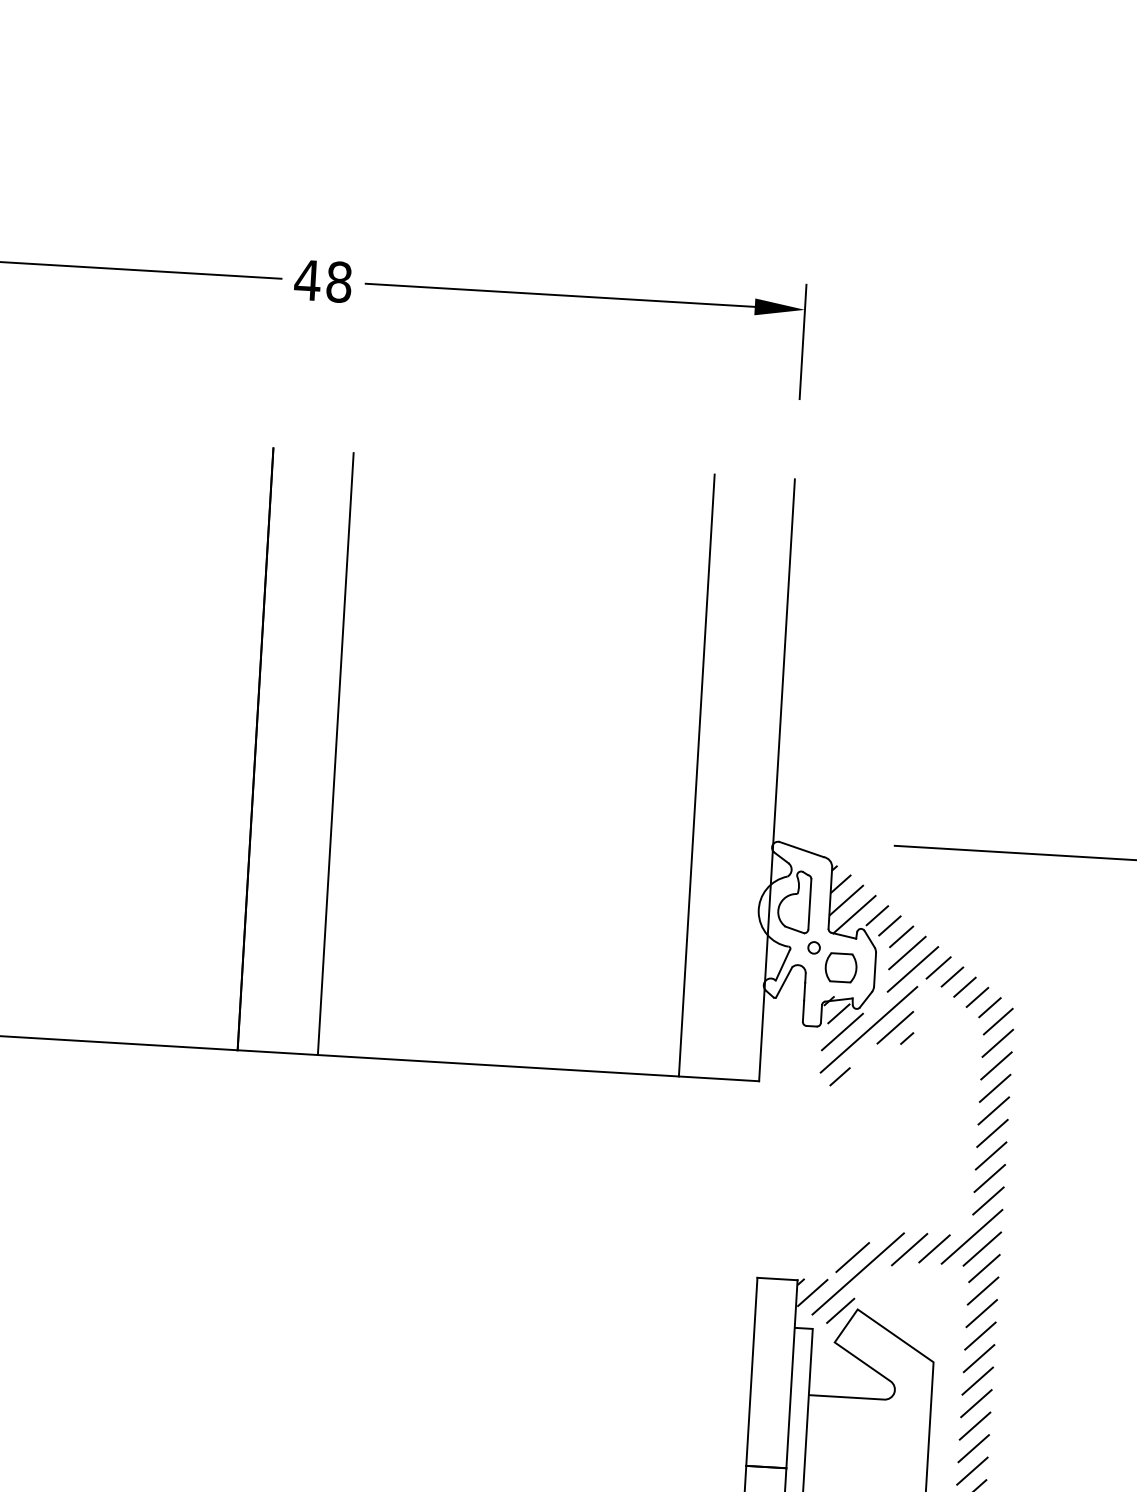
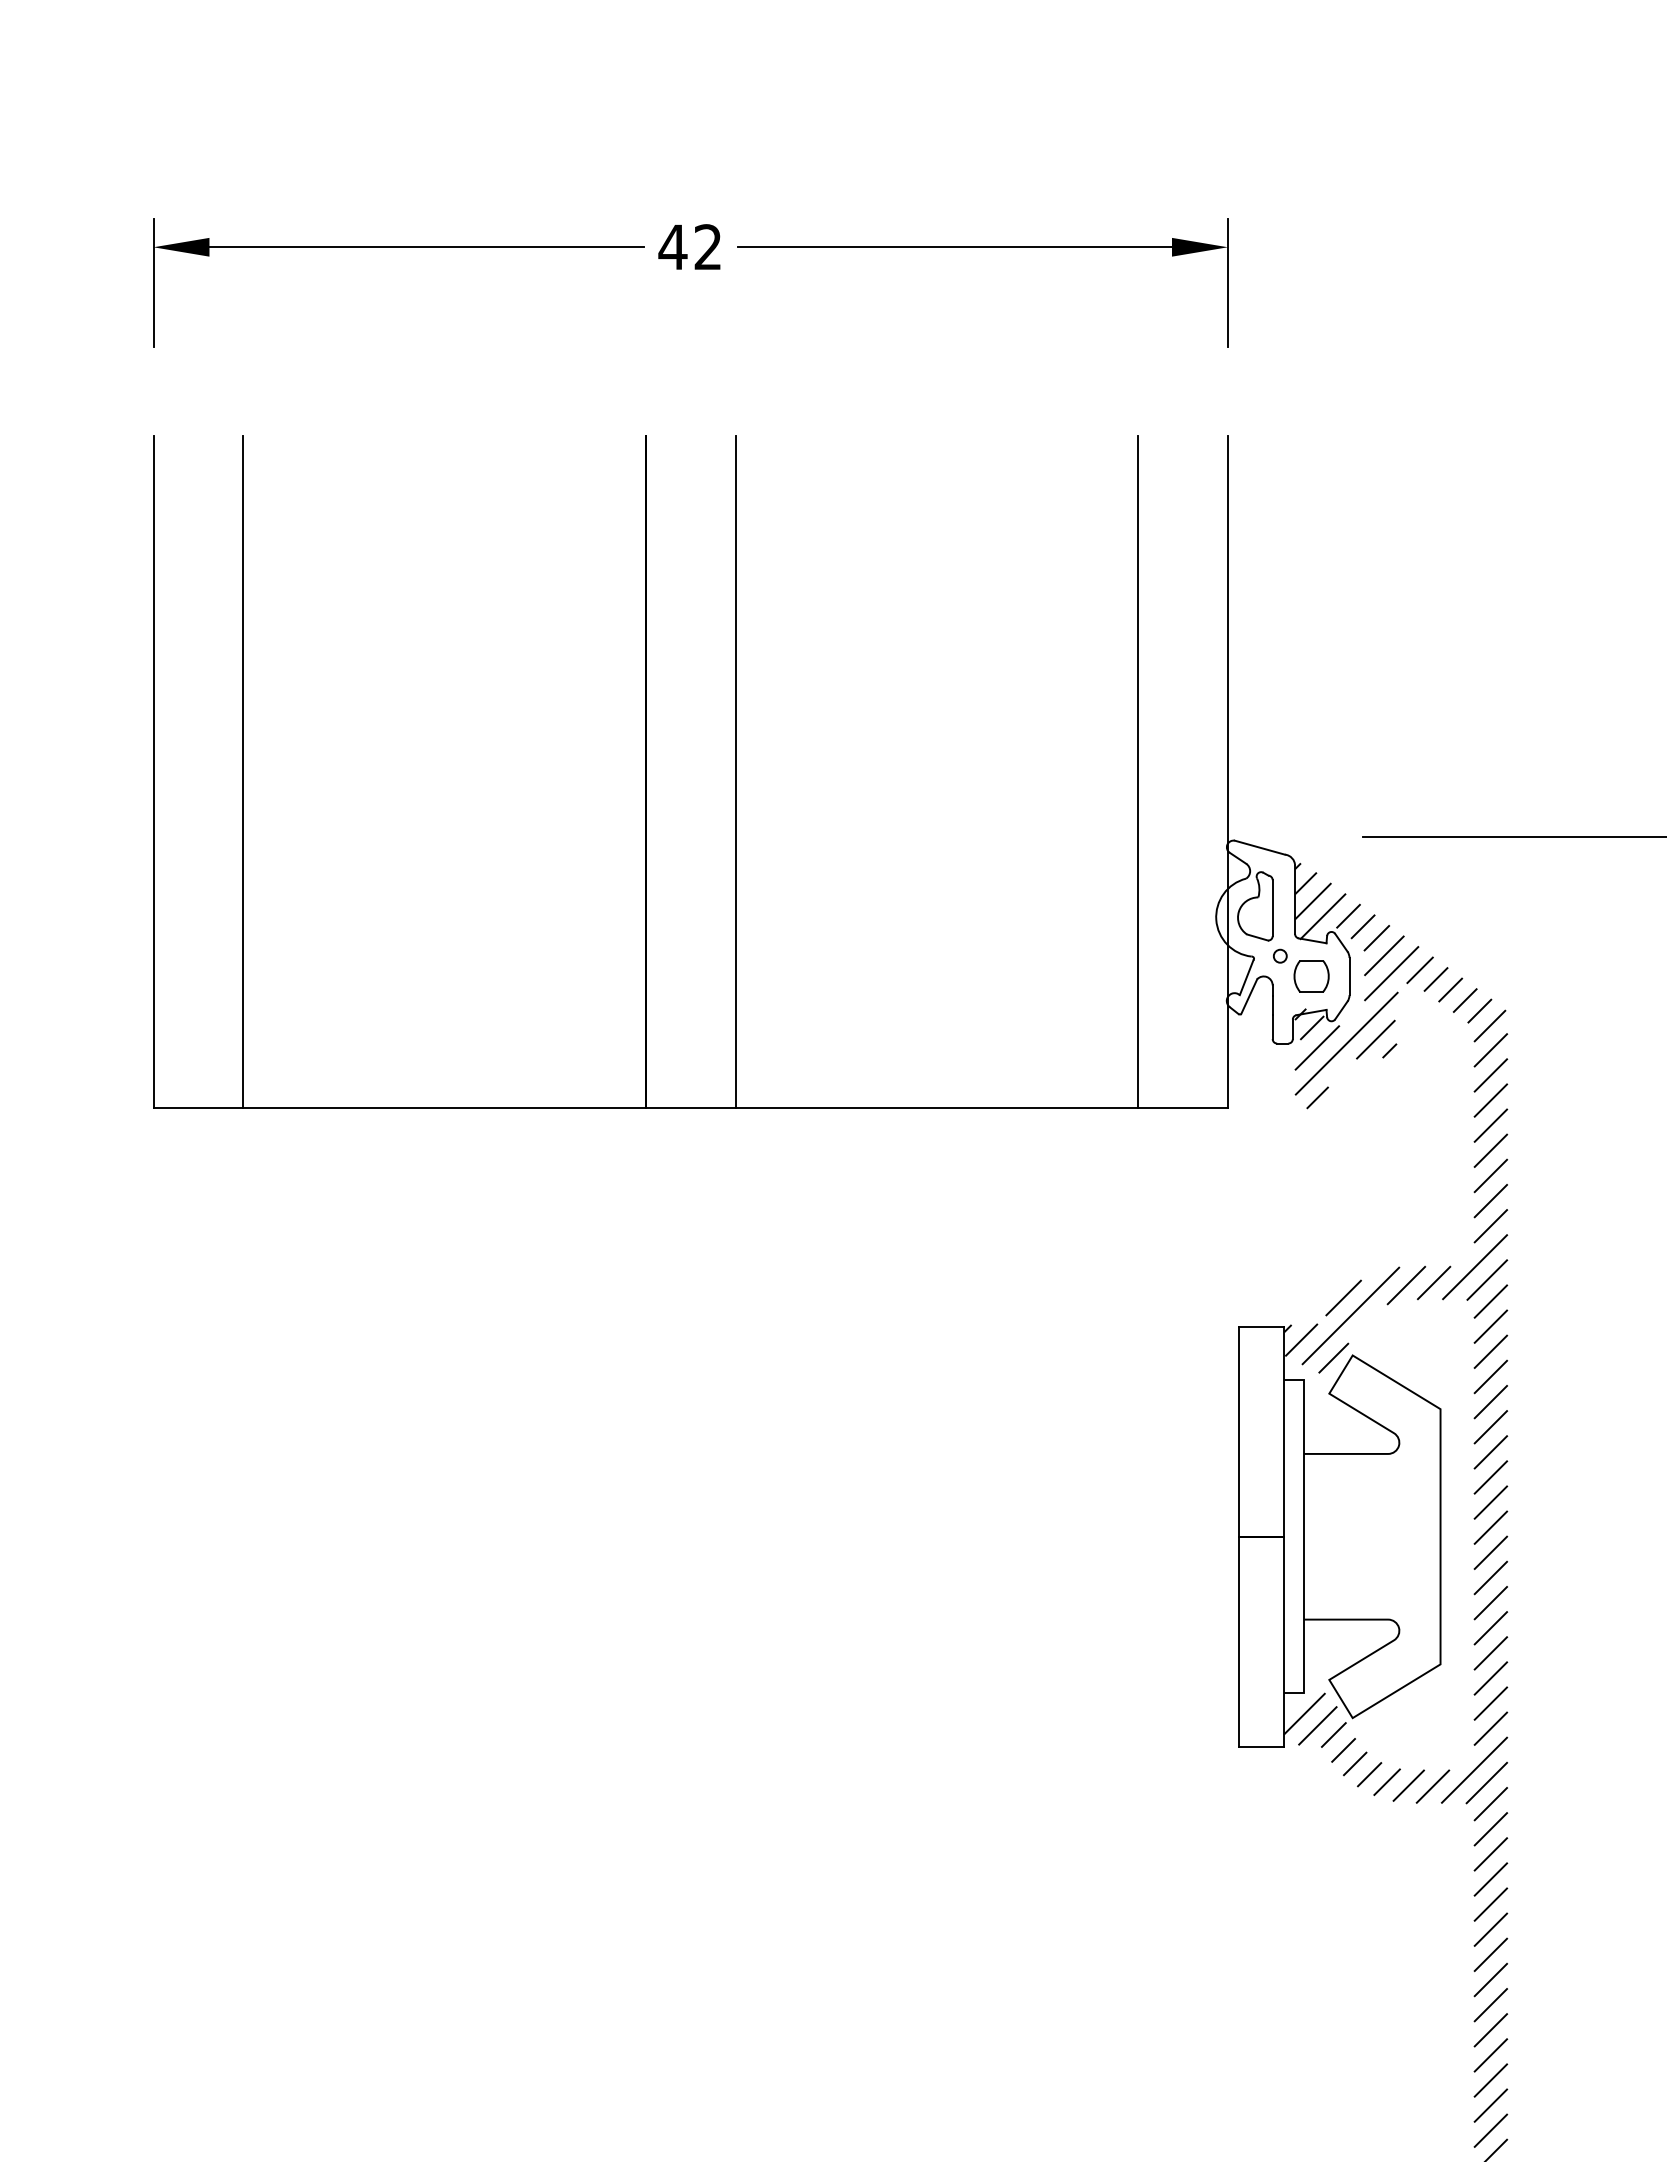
text: (339, 282) -> (708, 247), 48 -> 42

